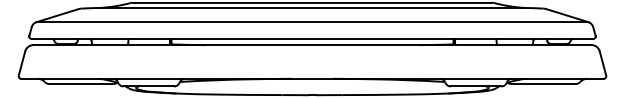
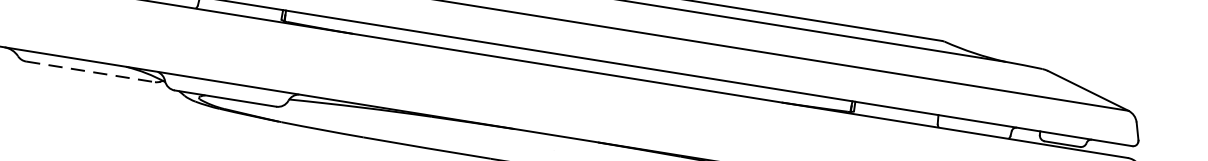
line: (81, 84) -> (90, 72), solid -> dashed

